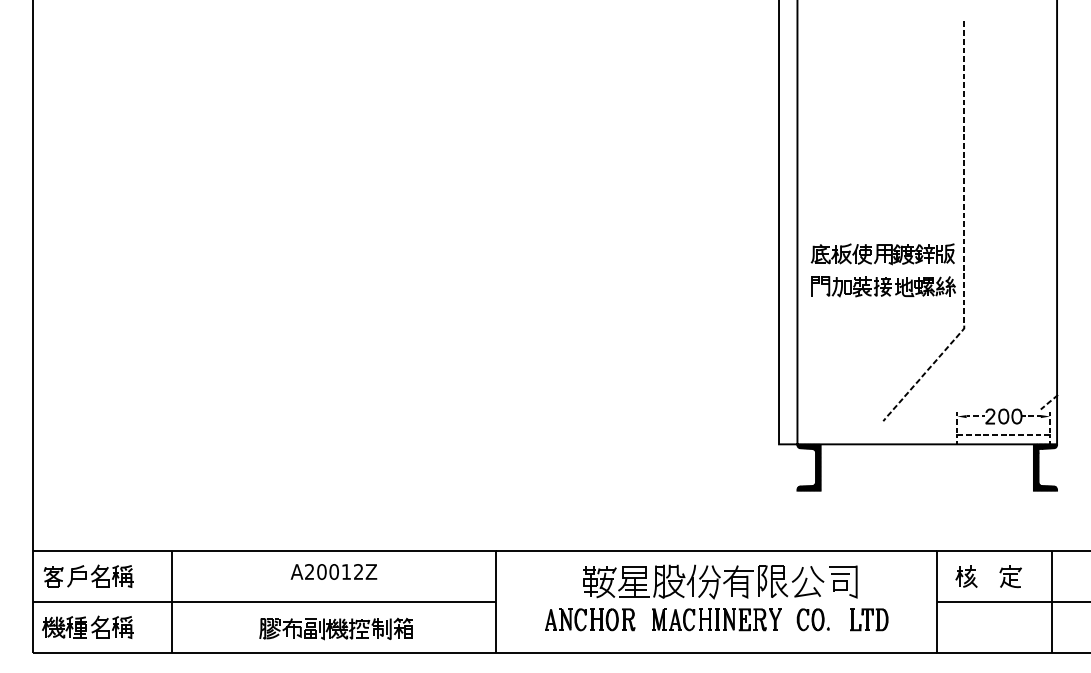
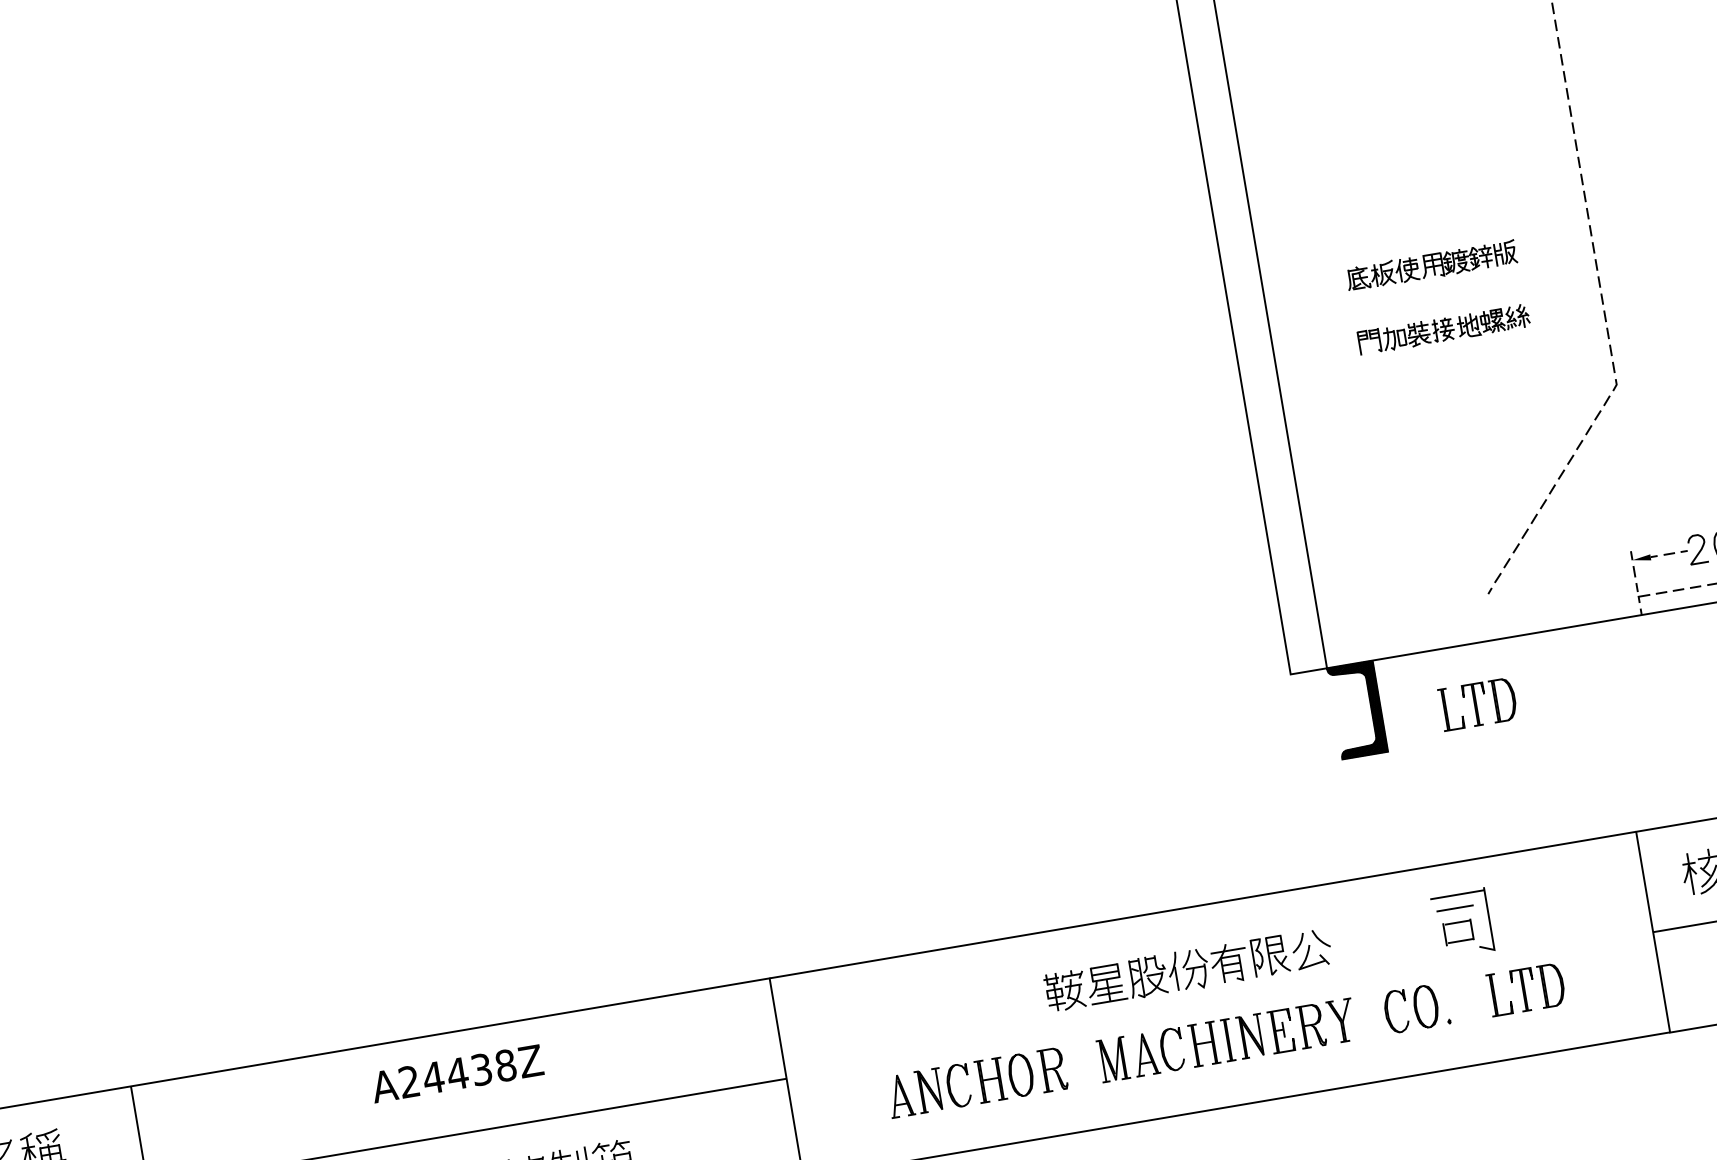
part: (882, 254) -> (1431, 266), size x0.6
part: (883, 286) -> (1443, 328), size x0.6
part: (869, 474) -> (1478, 703), added
text: (339, 571) -> (467, 1071), A20012Z -> A24438Z
part: (703, 581) -> (1187, 969), size x0.6

